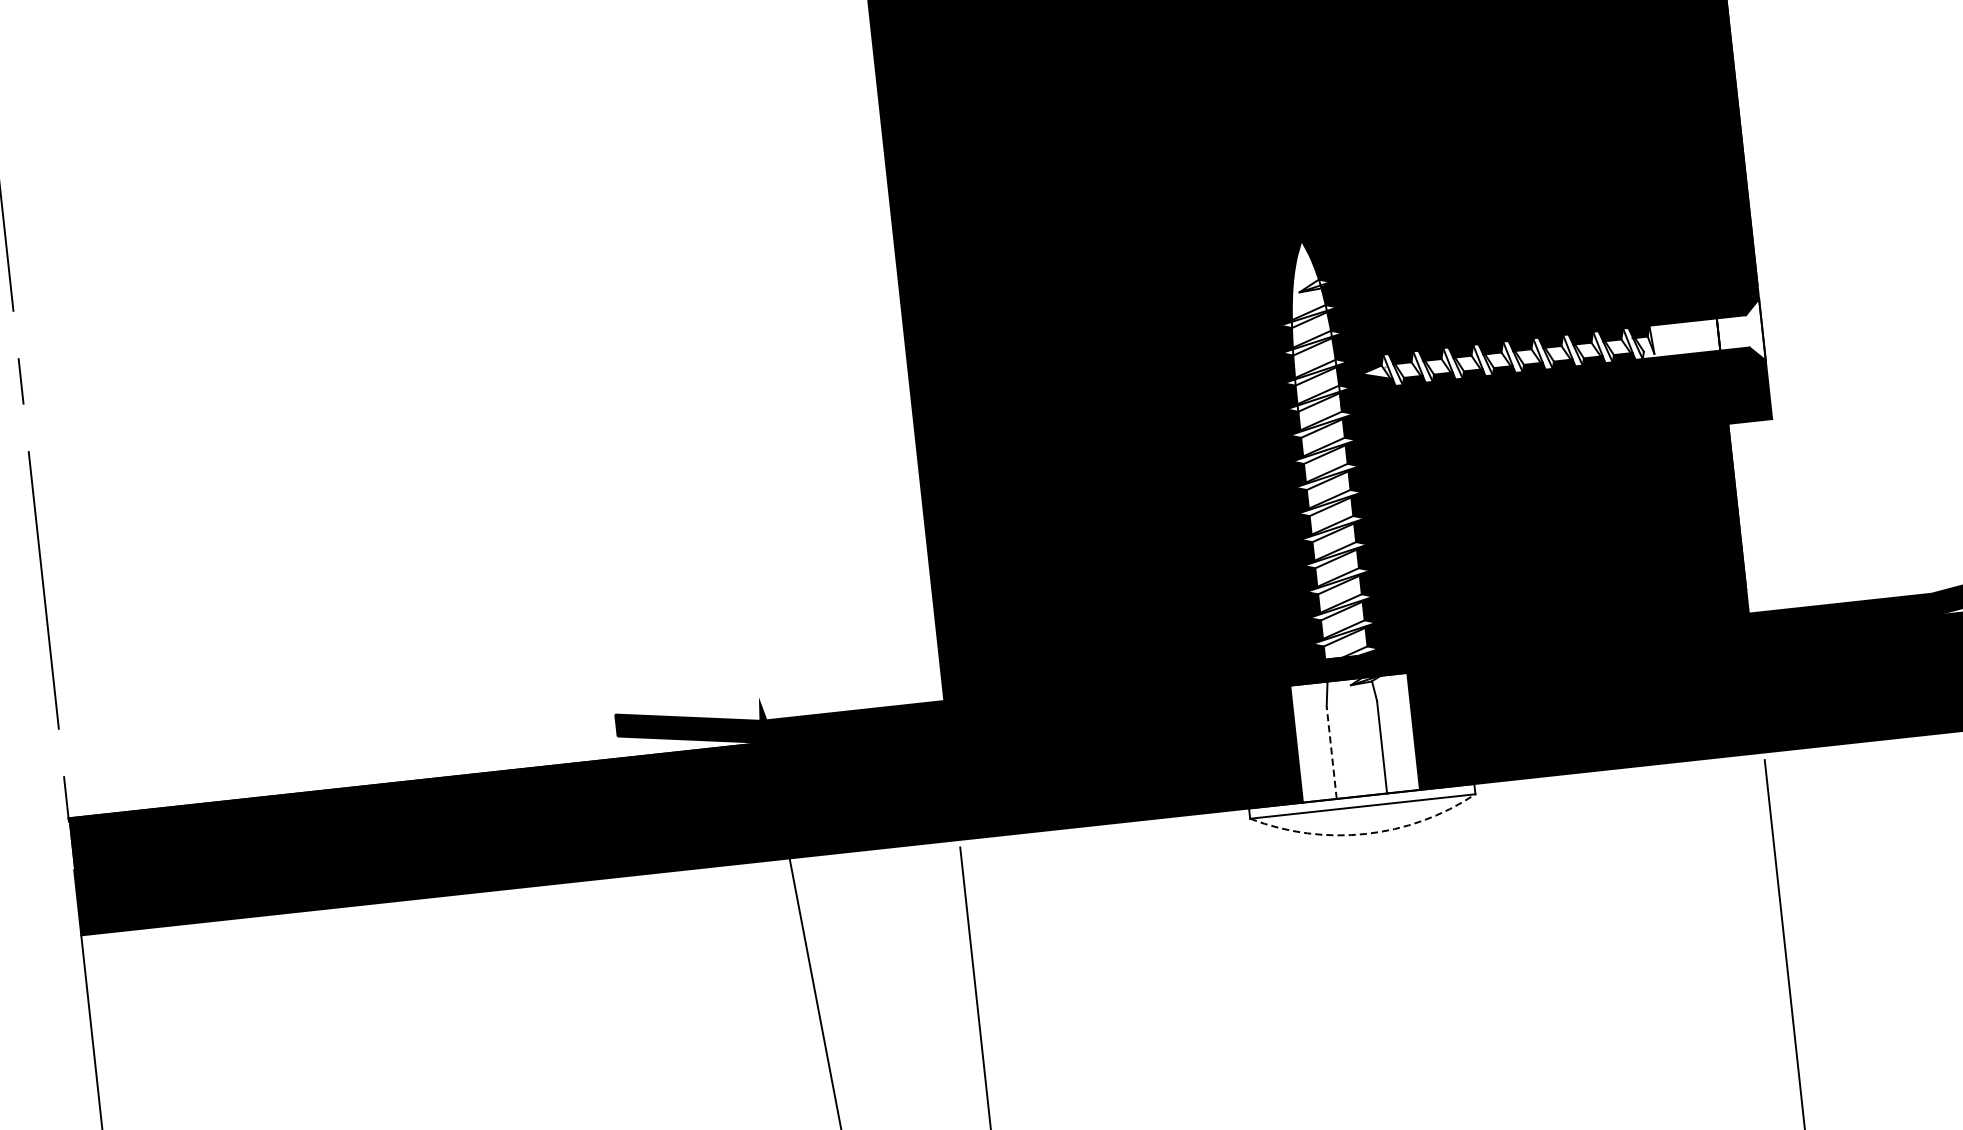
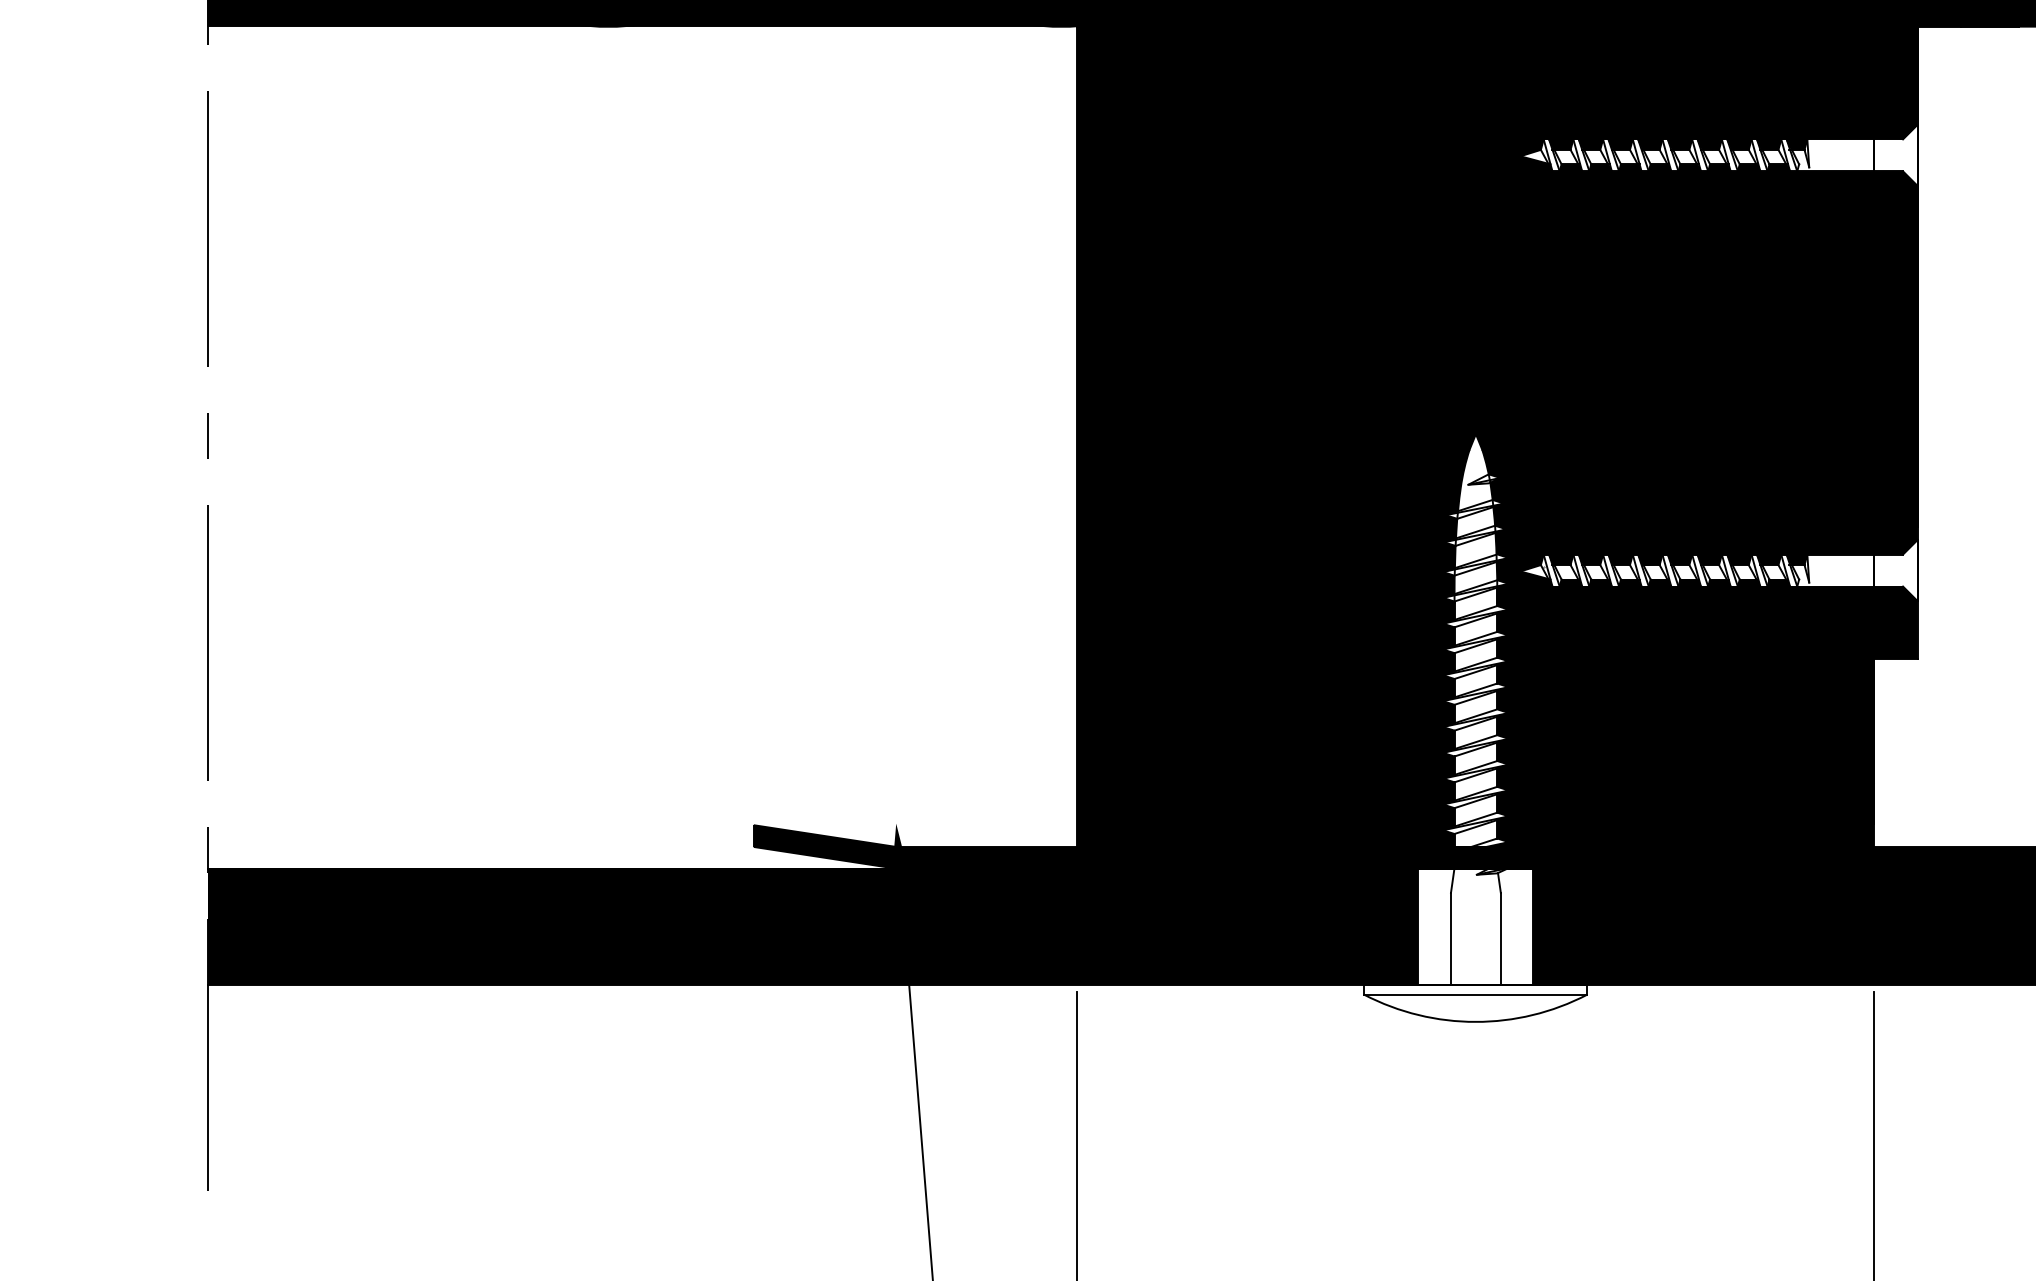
line: (1331, 752) -> (1450, 938), dashed -> solid
arc: (1365, 833) -> (1475, 1021), dashed -> solid

